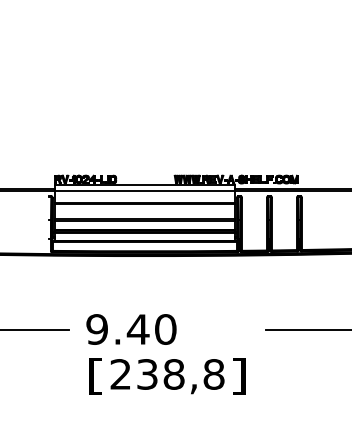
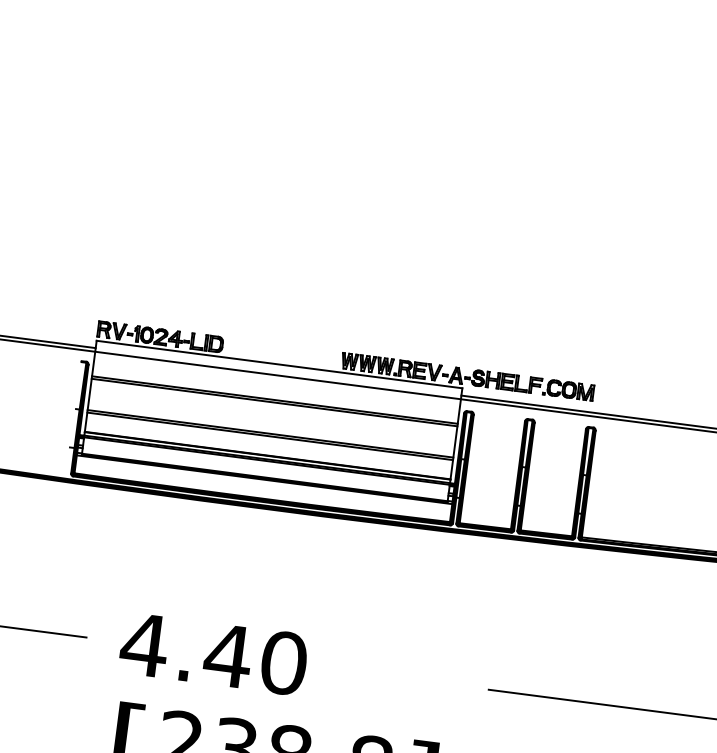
text: (96, 329) -> (143, 644), 9.40 -> 4.40

